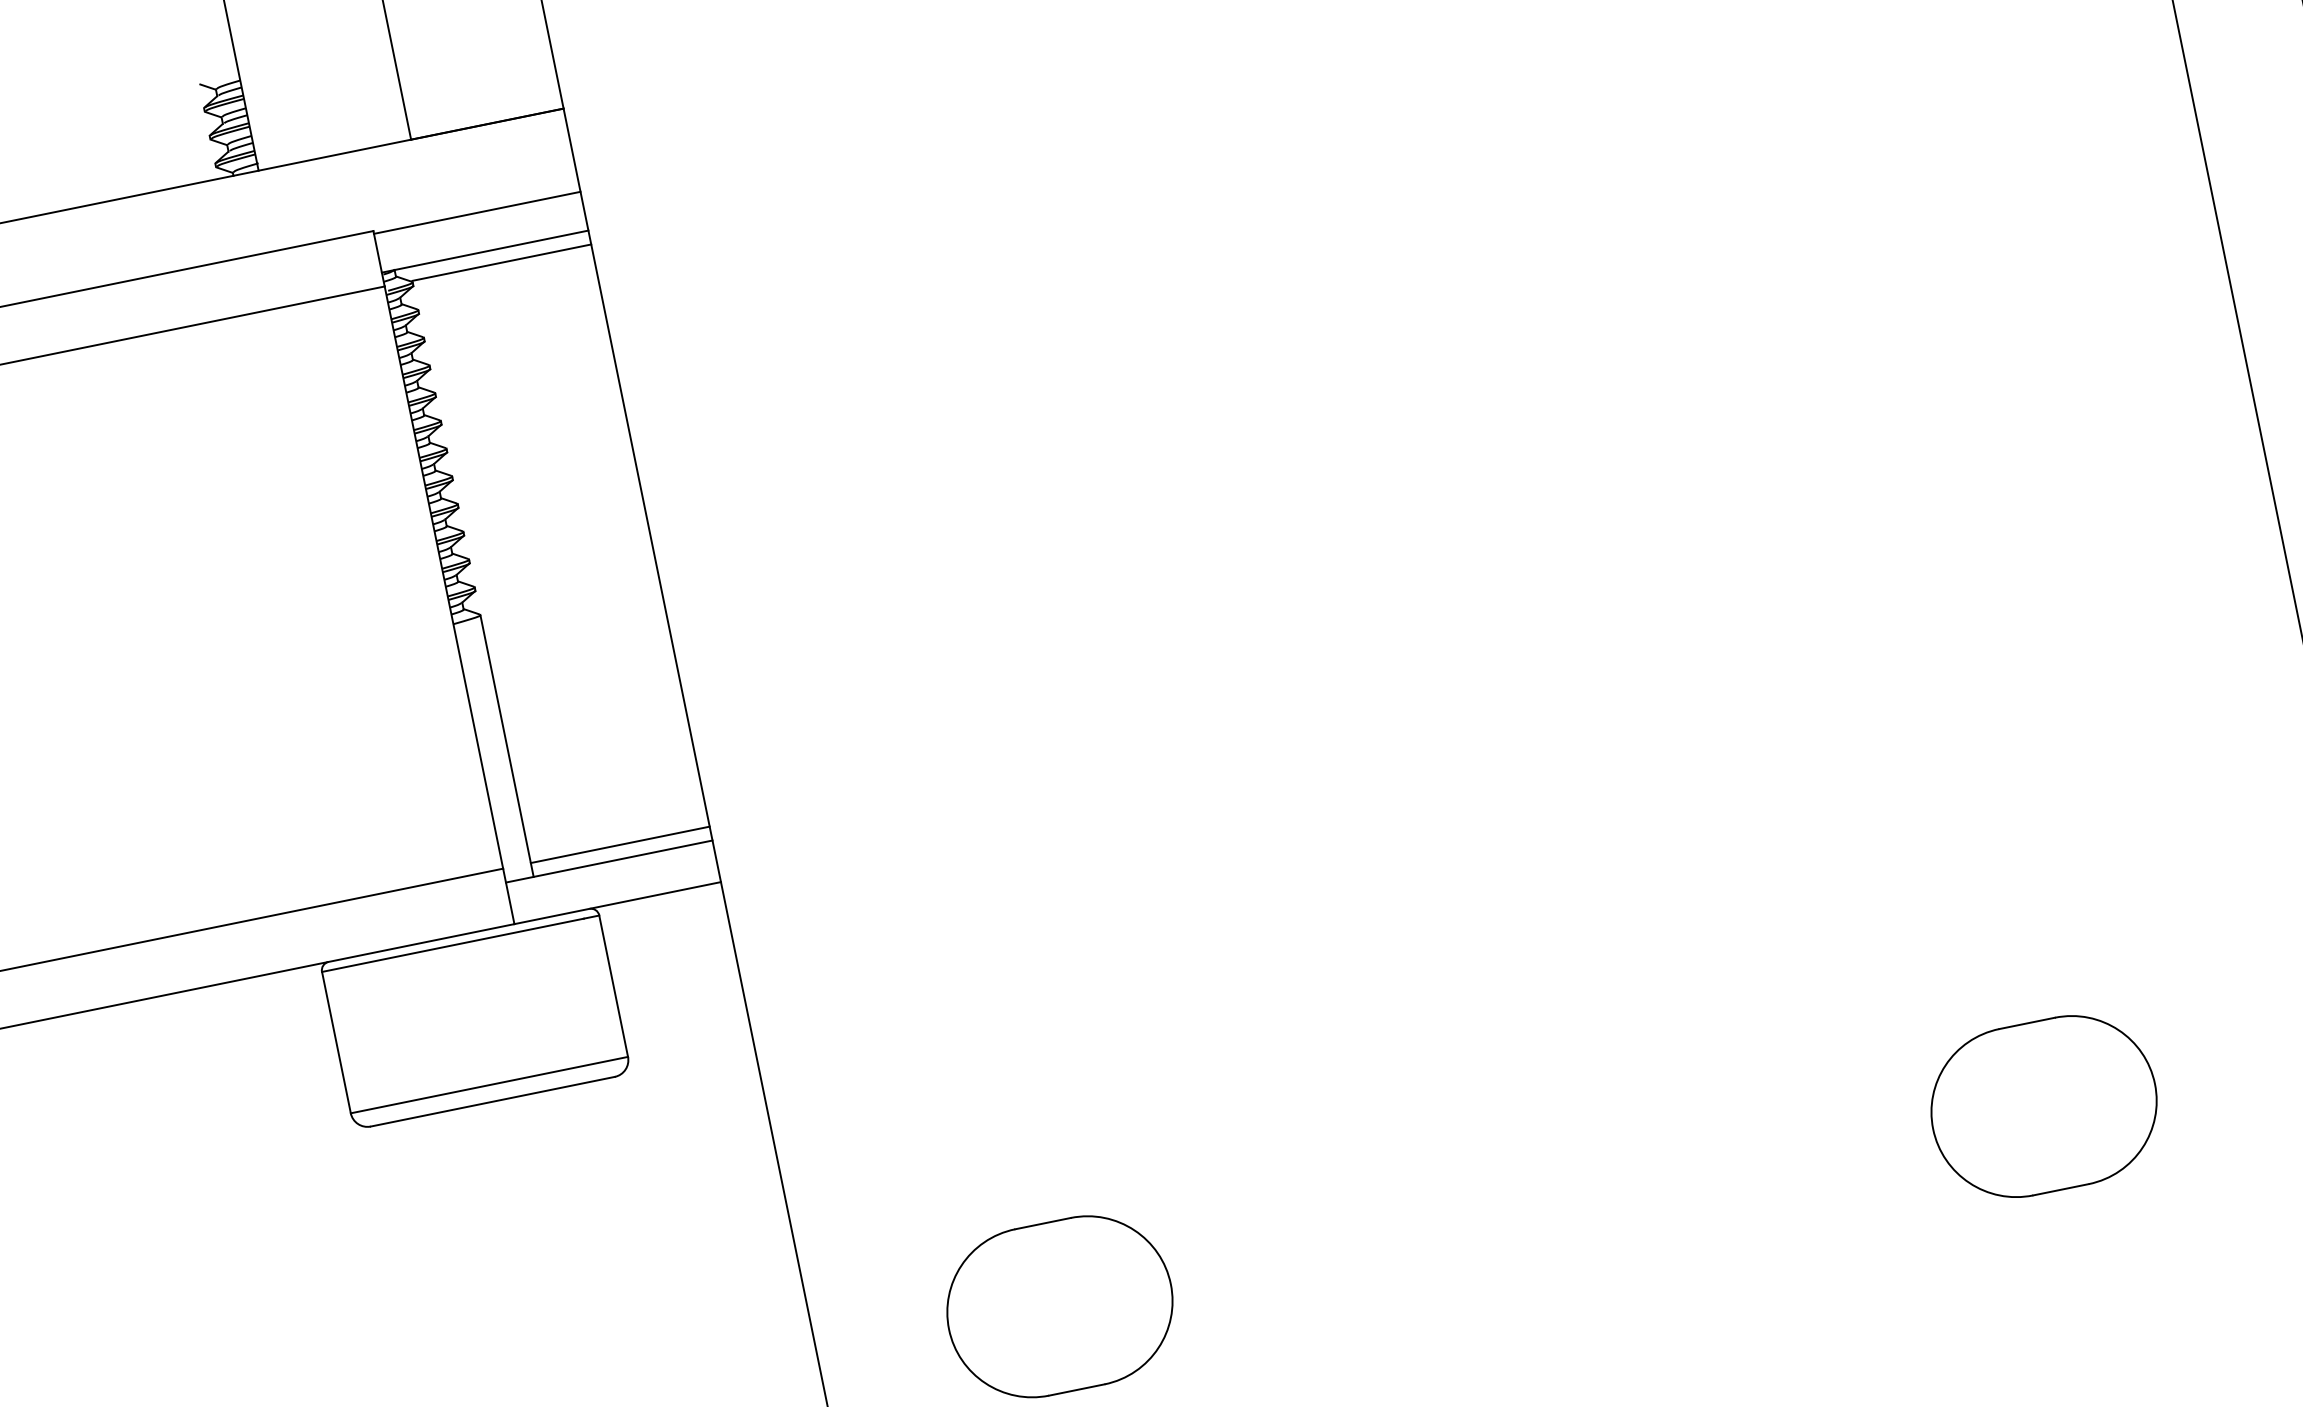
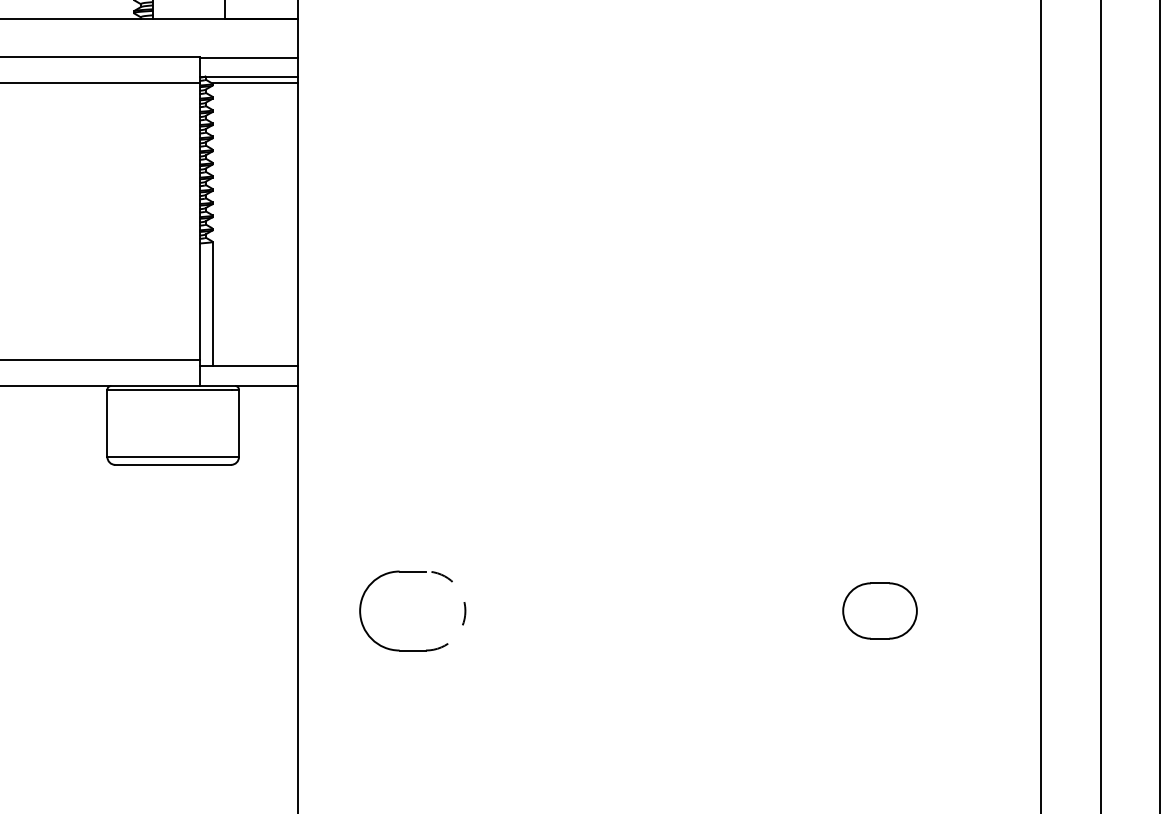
line: (618, 844) -> (254, 359), removed
part: (2042, 1105) -> (879, 610), size x0.7
arc: (1171, 1285) -> (465, 611), solid -> dashed

